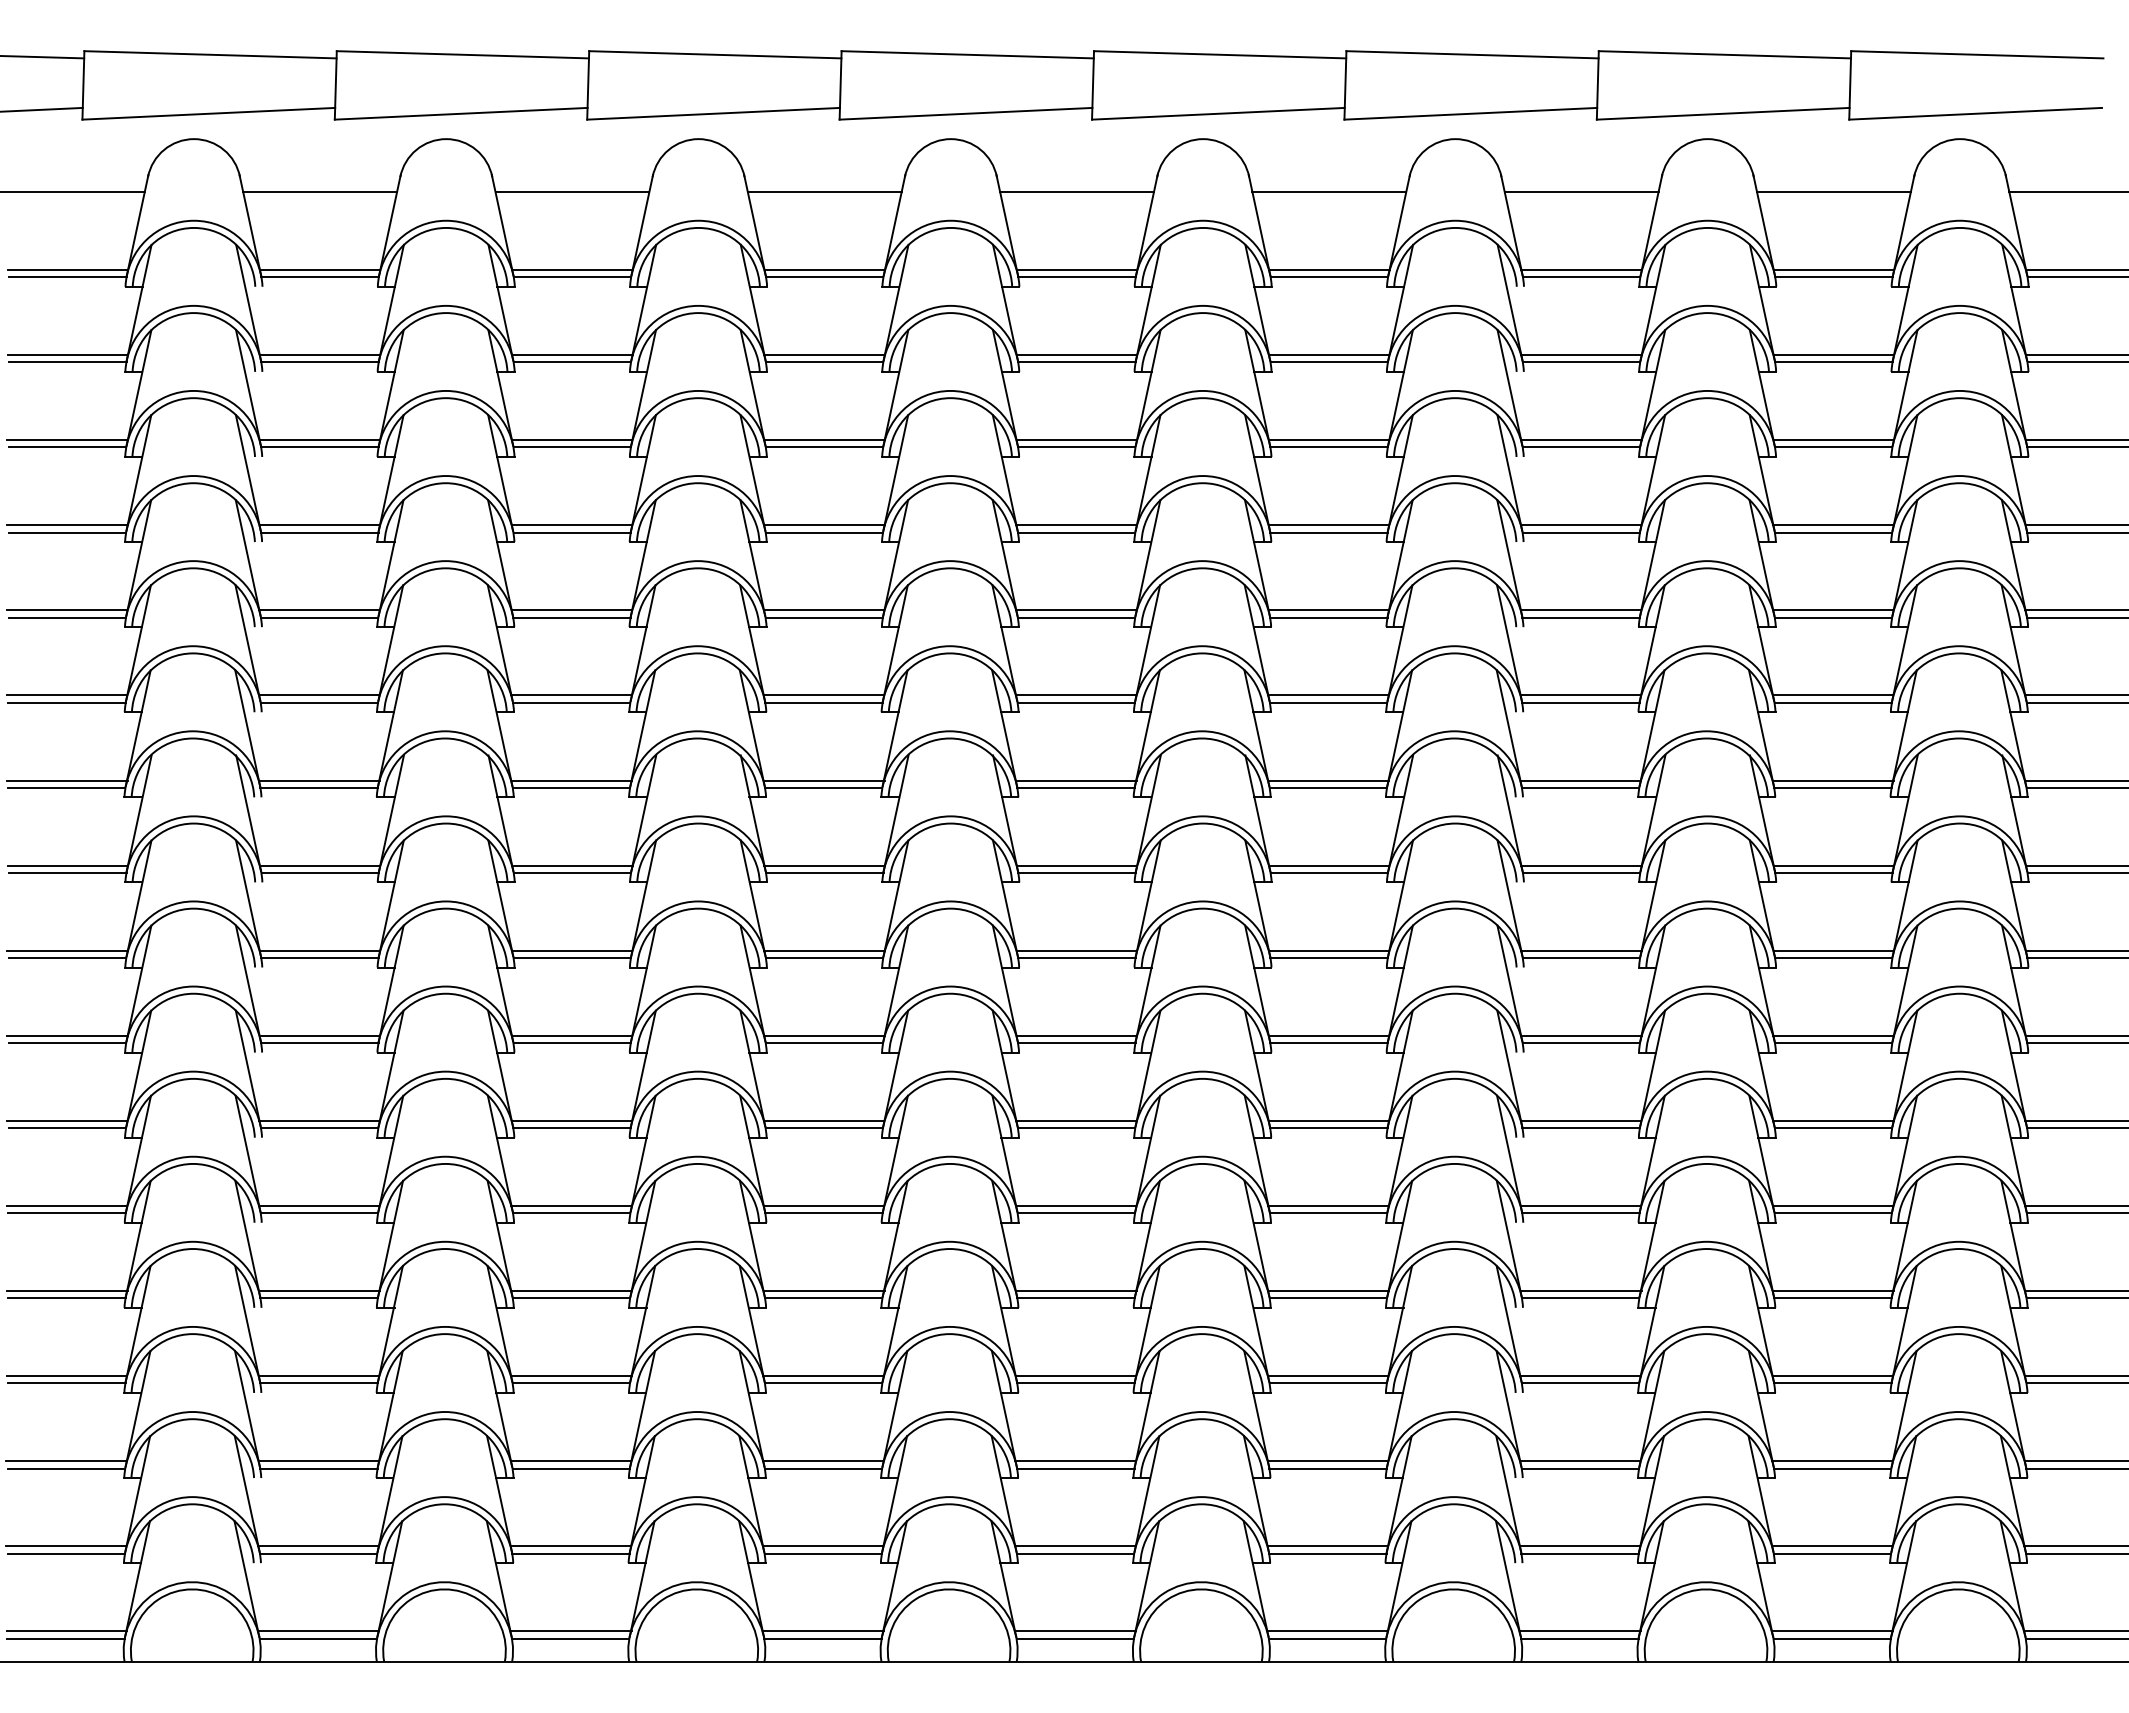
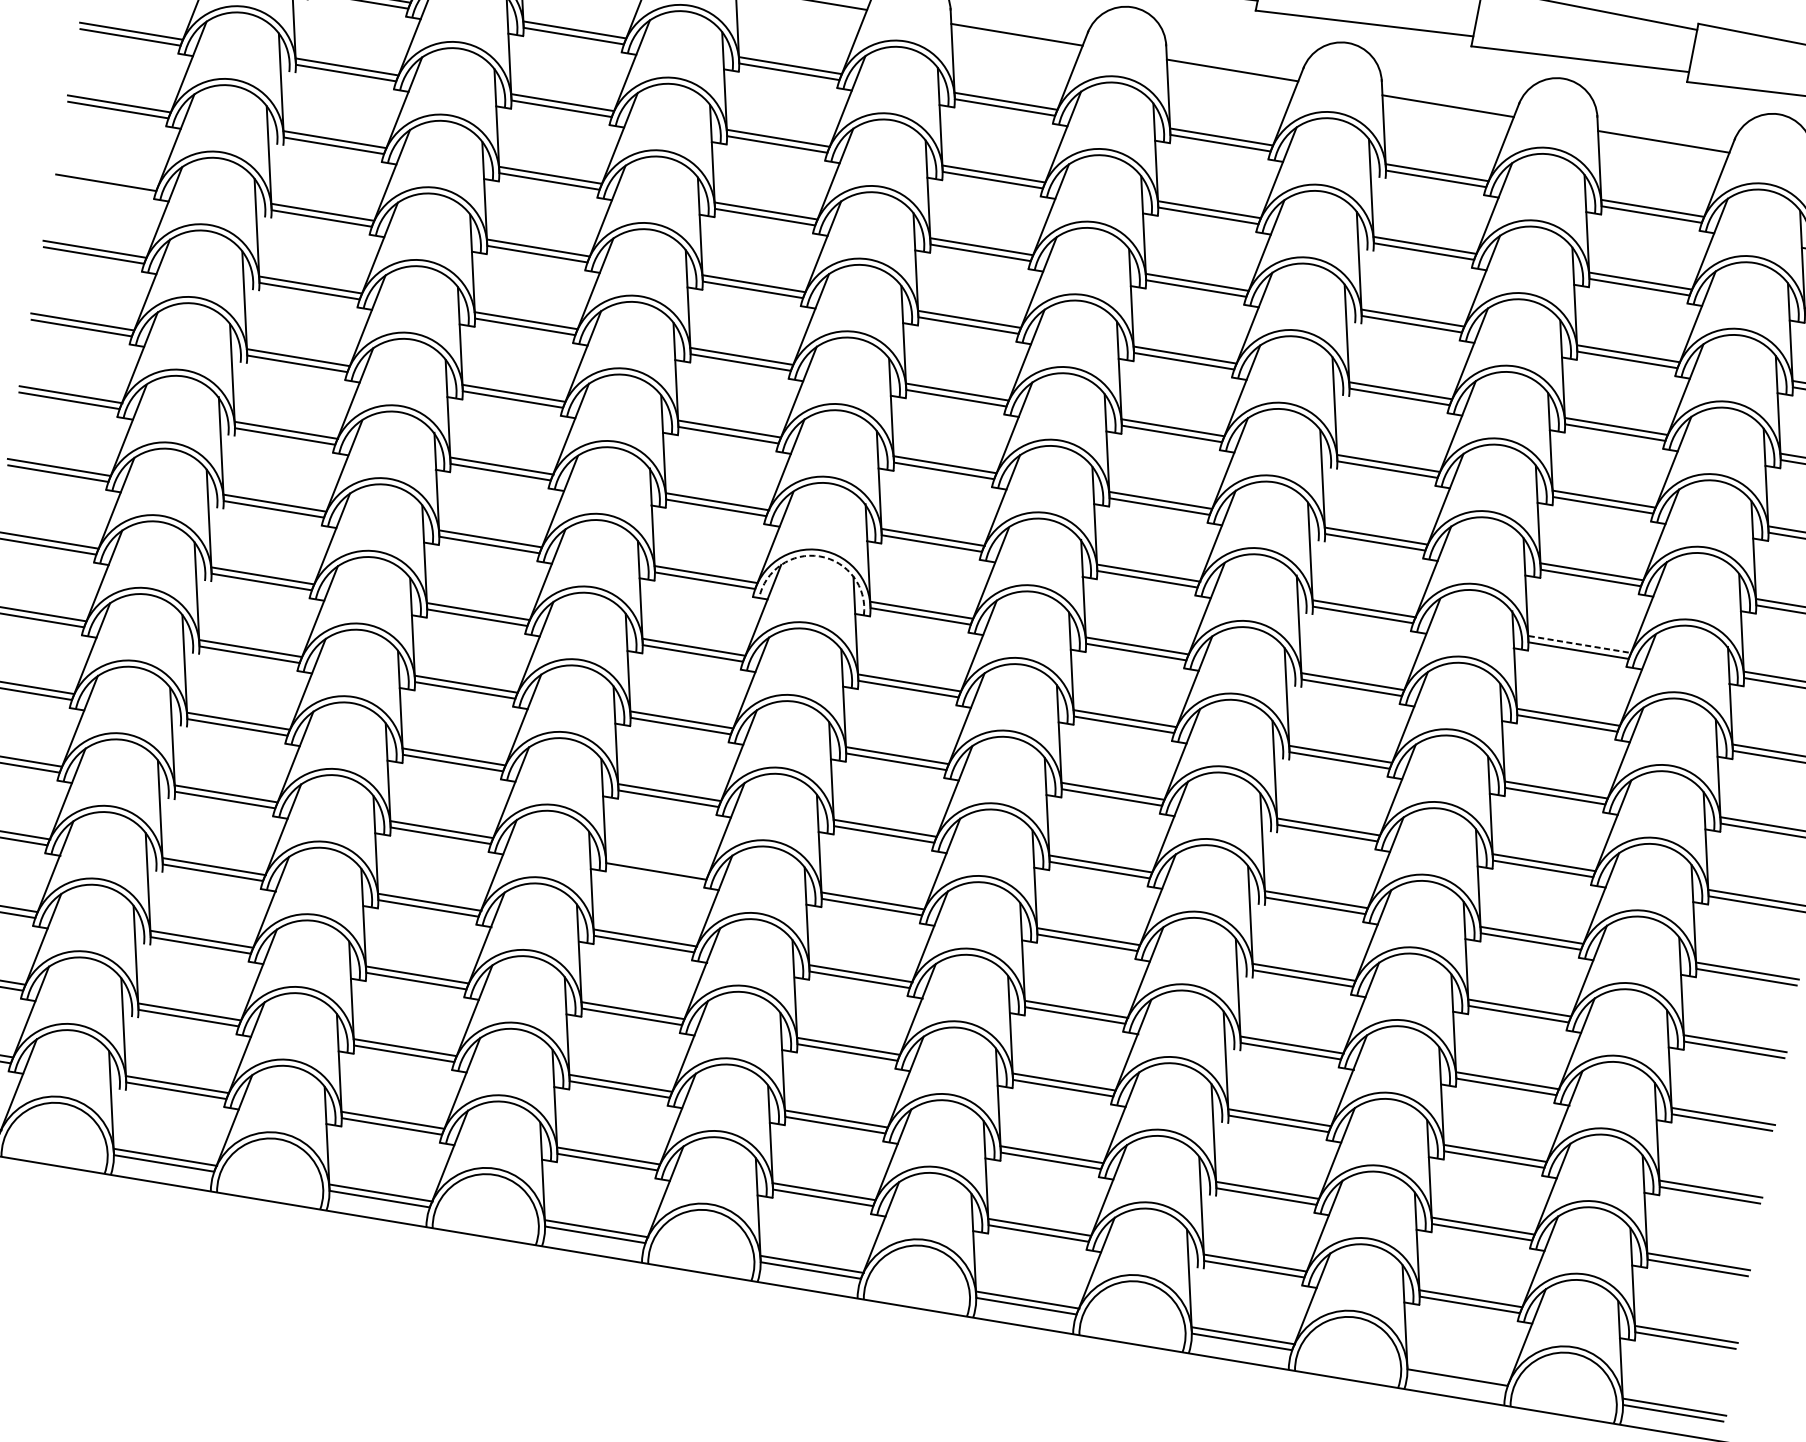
line: (67, 525) -> (107, 176), removed
line: (1834, 780) -> (1581, 644), solid -> dashed
arc: (950, 823) -> (819, 556), solid -> dashed
line: (823, 1206) -> (656, 865), removed
line: (1832, 1631) -> (1458, 1371), removed

